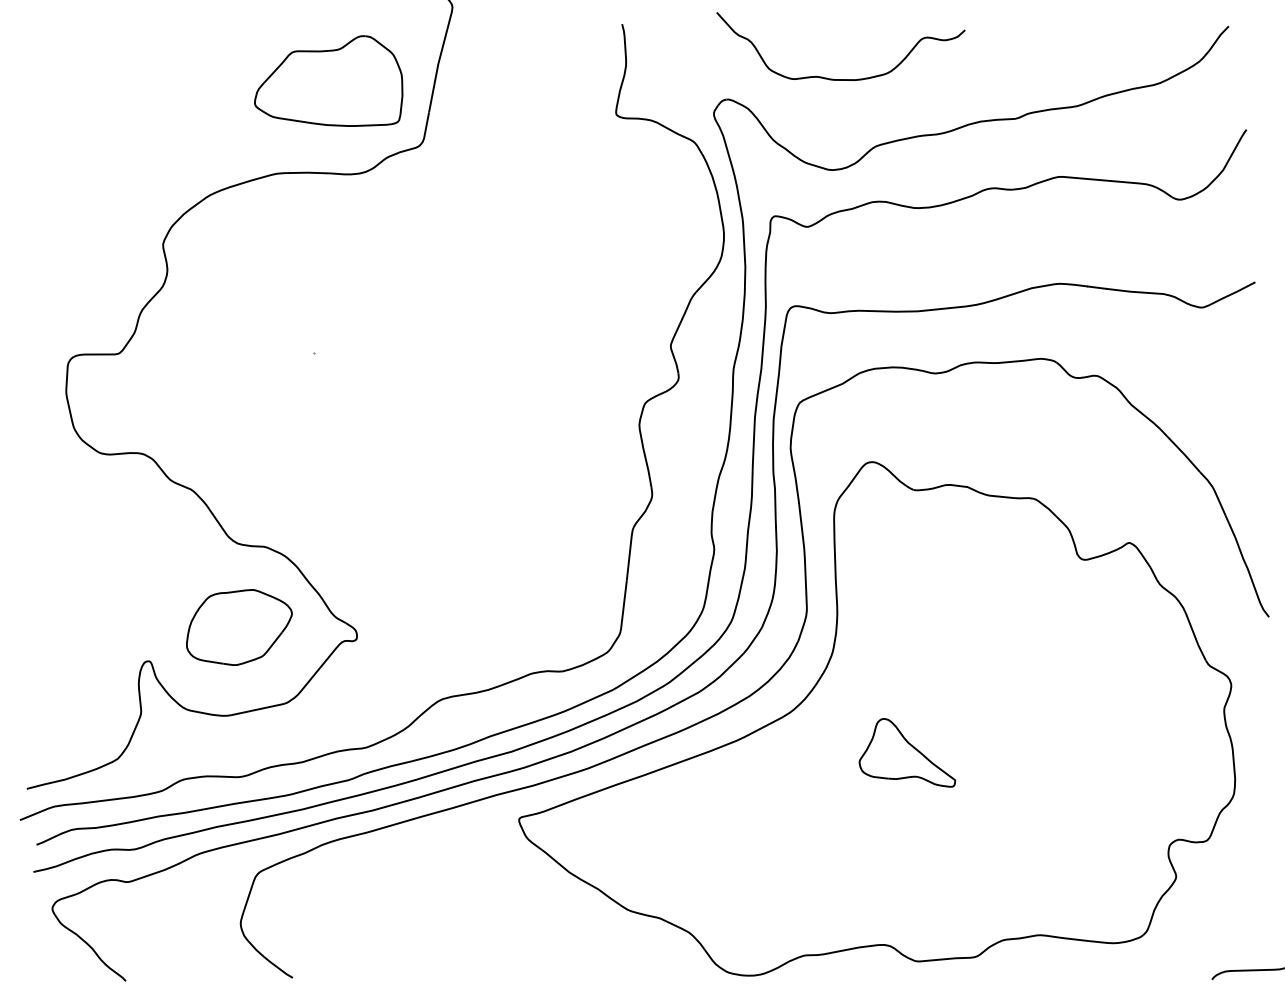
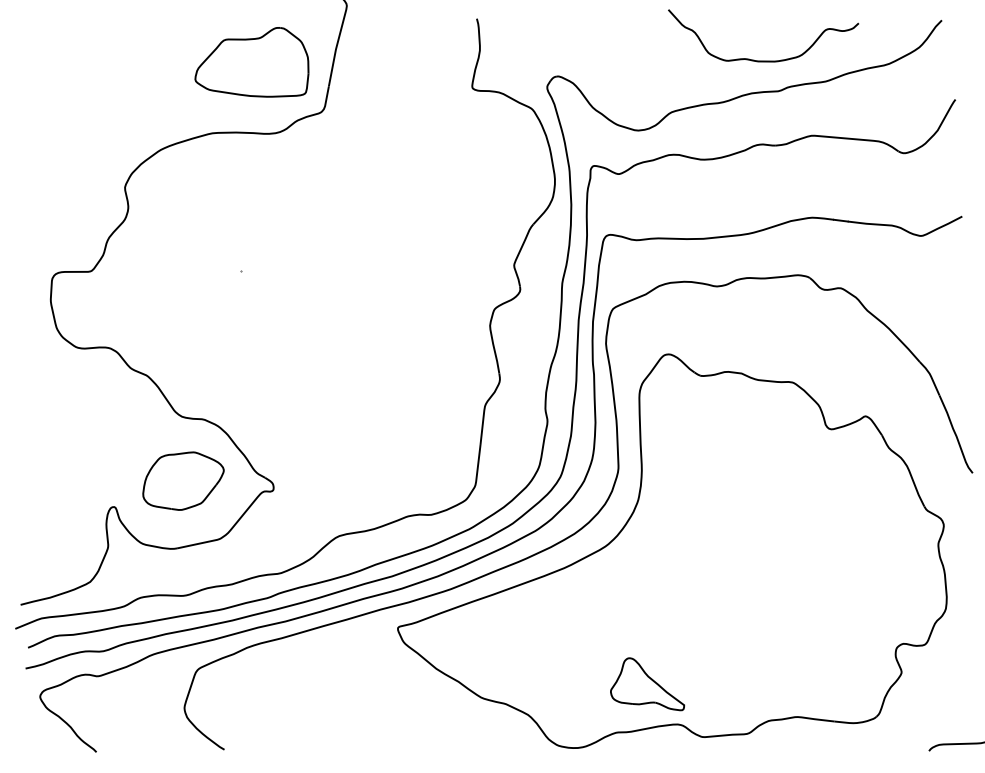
curve: (840, 78) -> (763, 60), moved
part: (907, 753) -> (647, 684), moved

